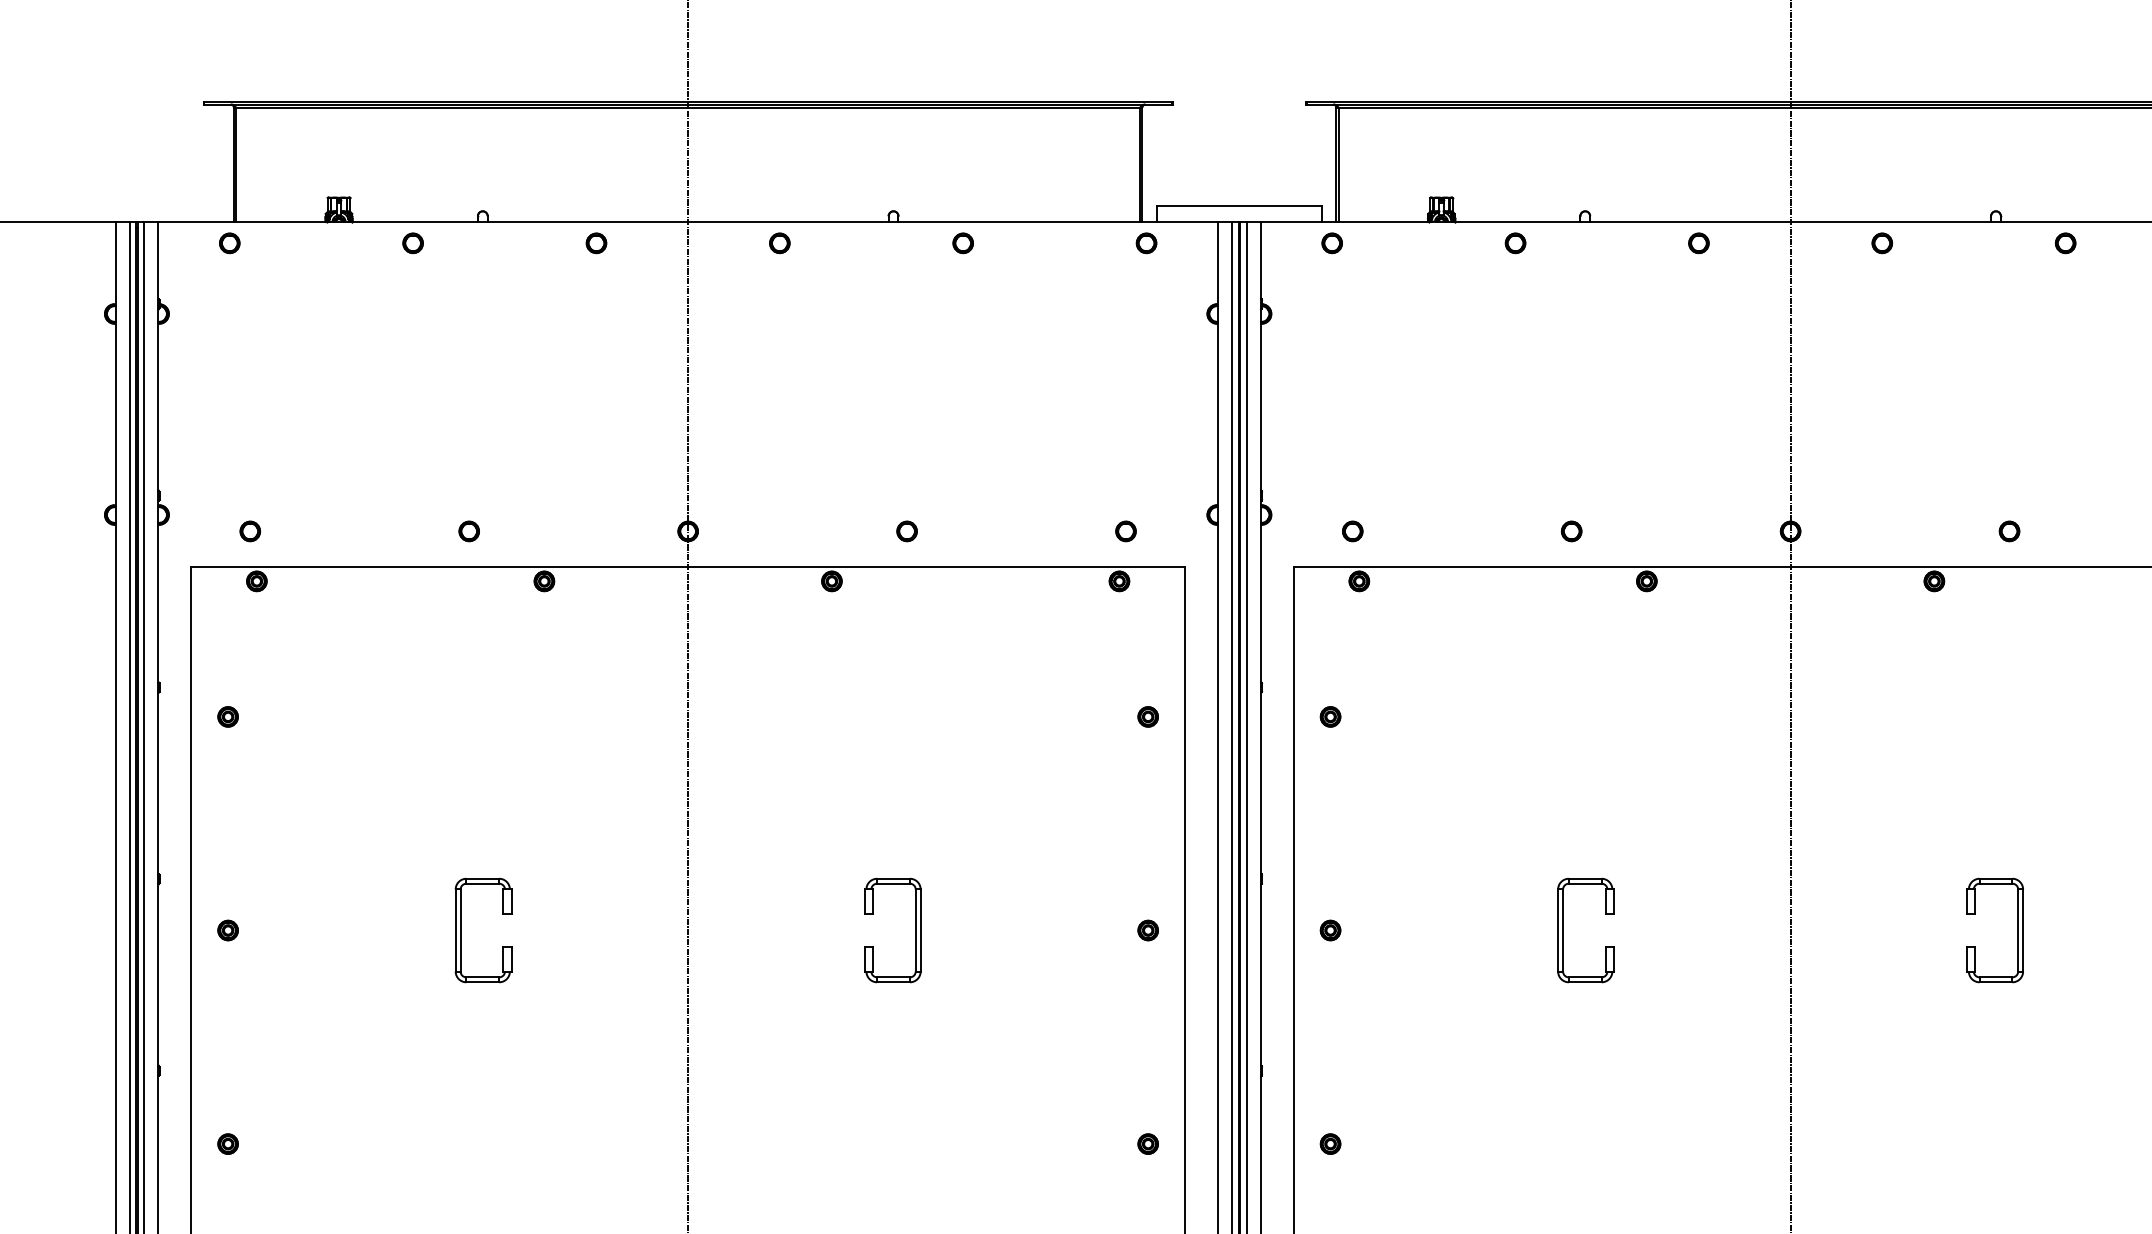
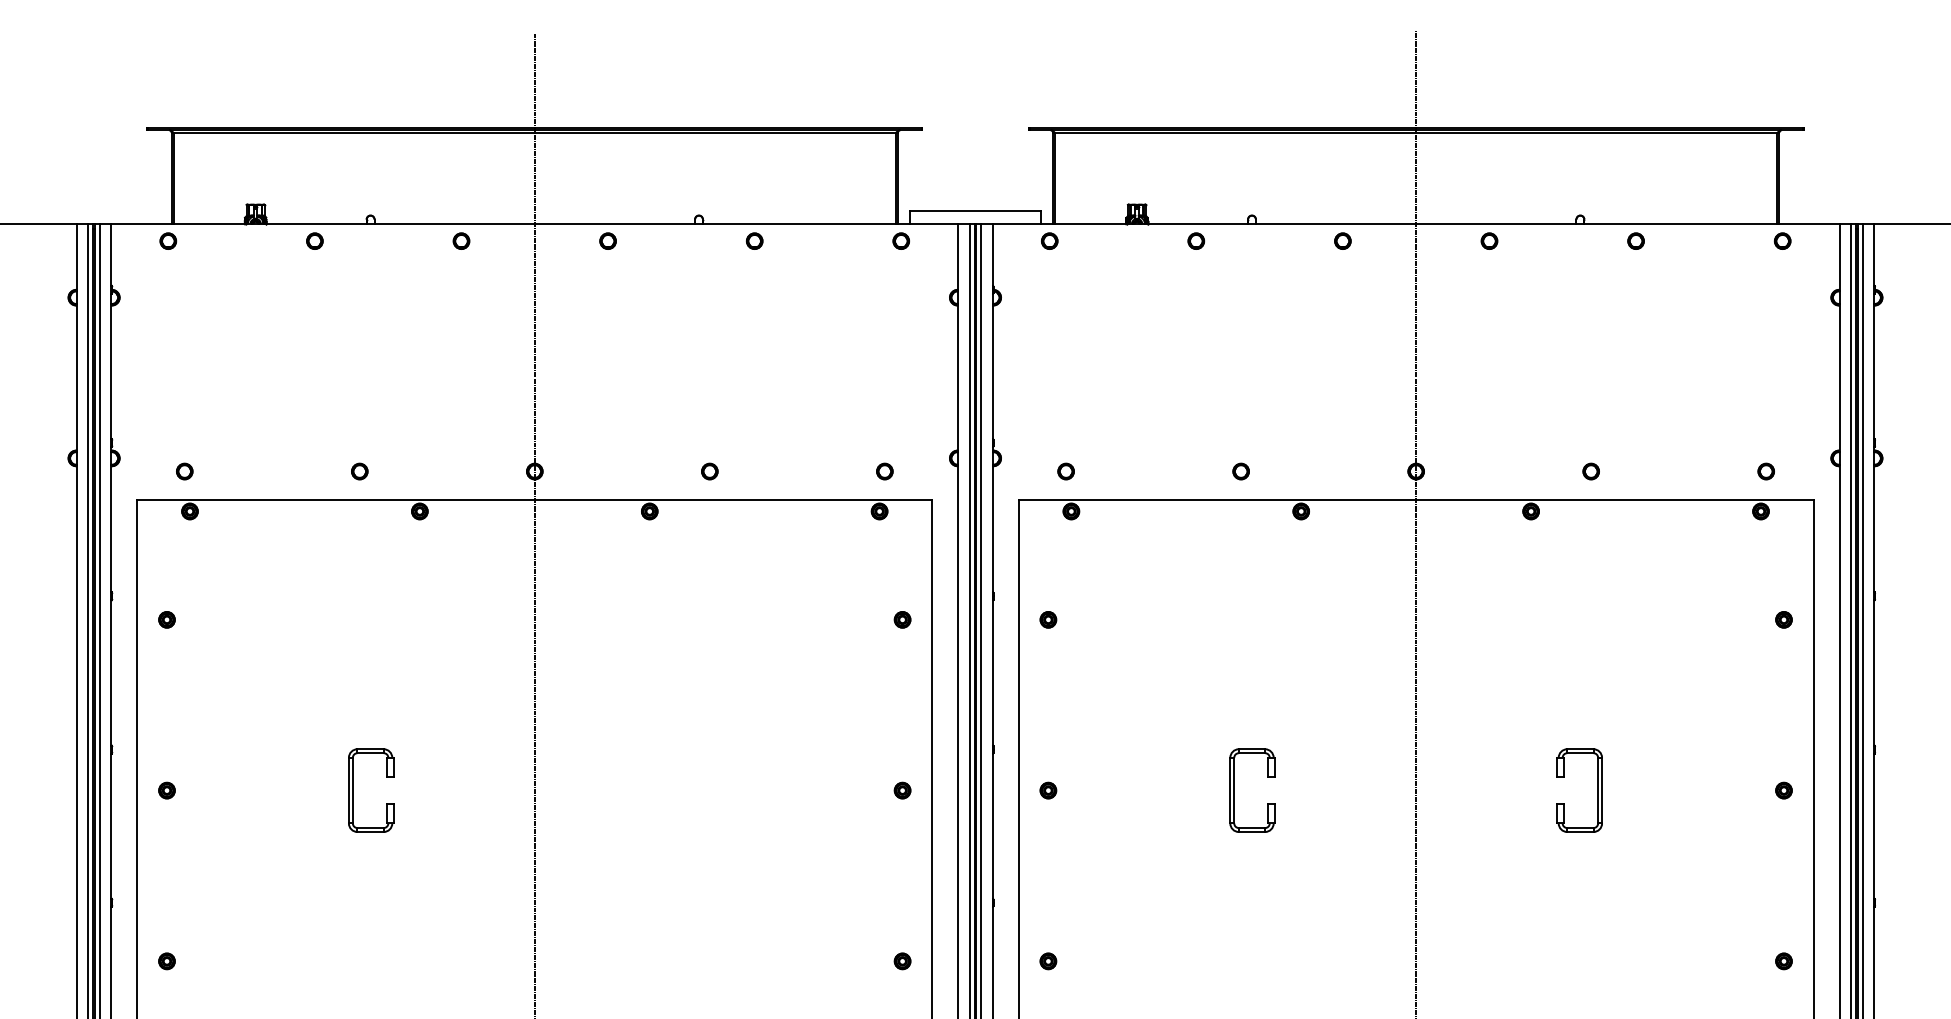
part: (915, 930) -> (716, 790), removed

